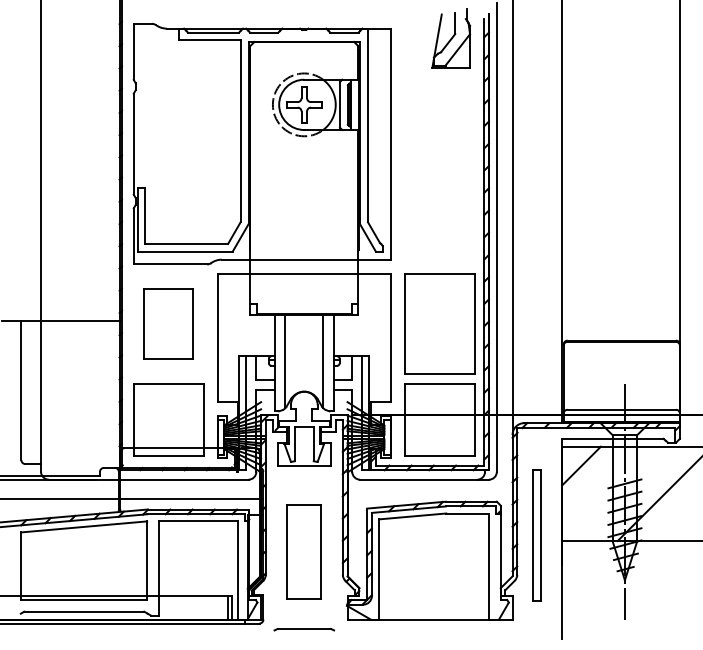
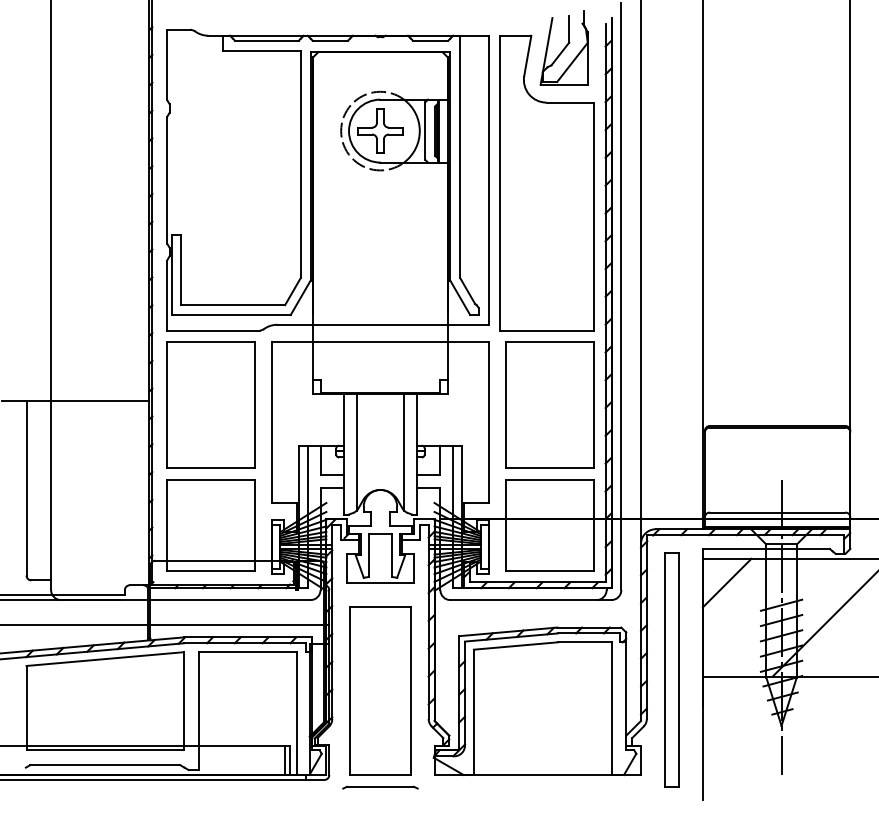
part: (437, 145) -> (547, 181), added
part: (168, 323) -> (210, 404), size x1.43
part: (536, 535) -> (670, 669), size x1.43
part: (304, 552) -> (380, 691), size x1.43

